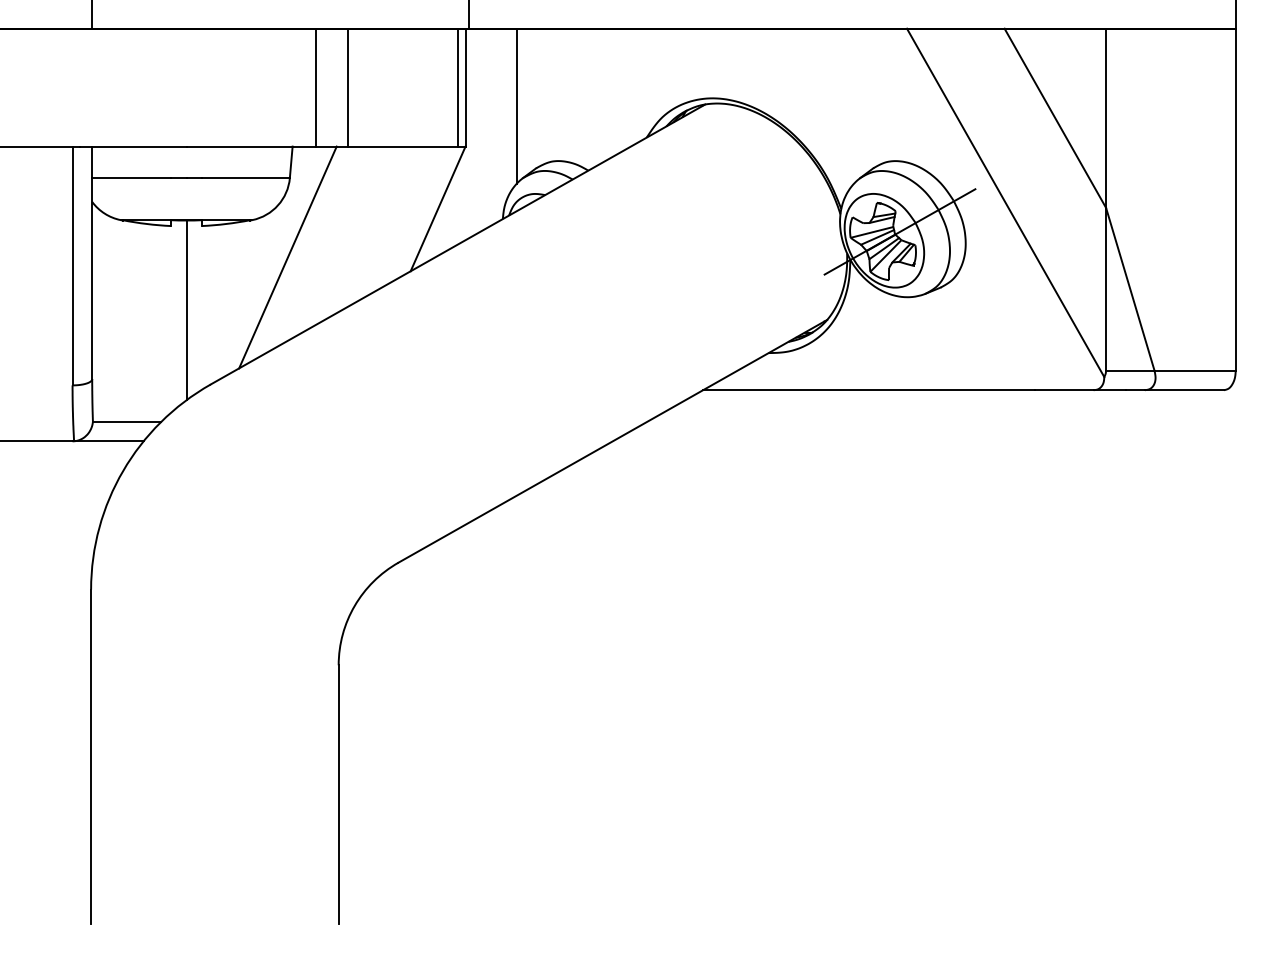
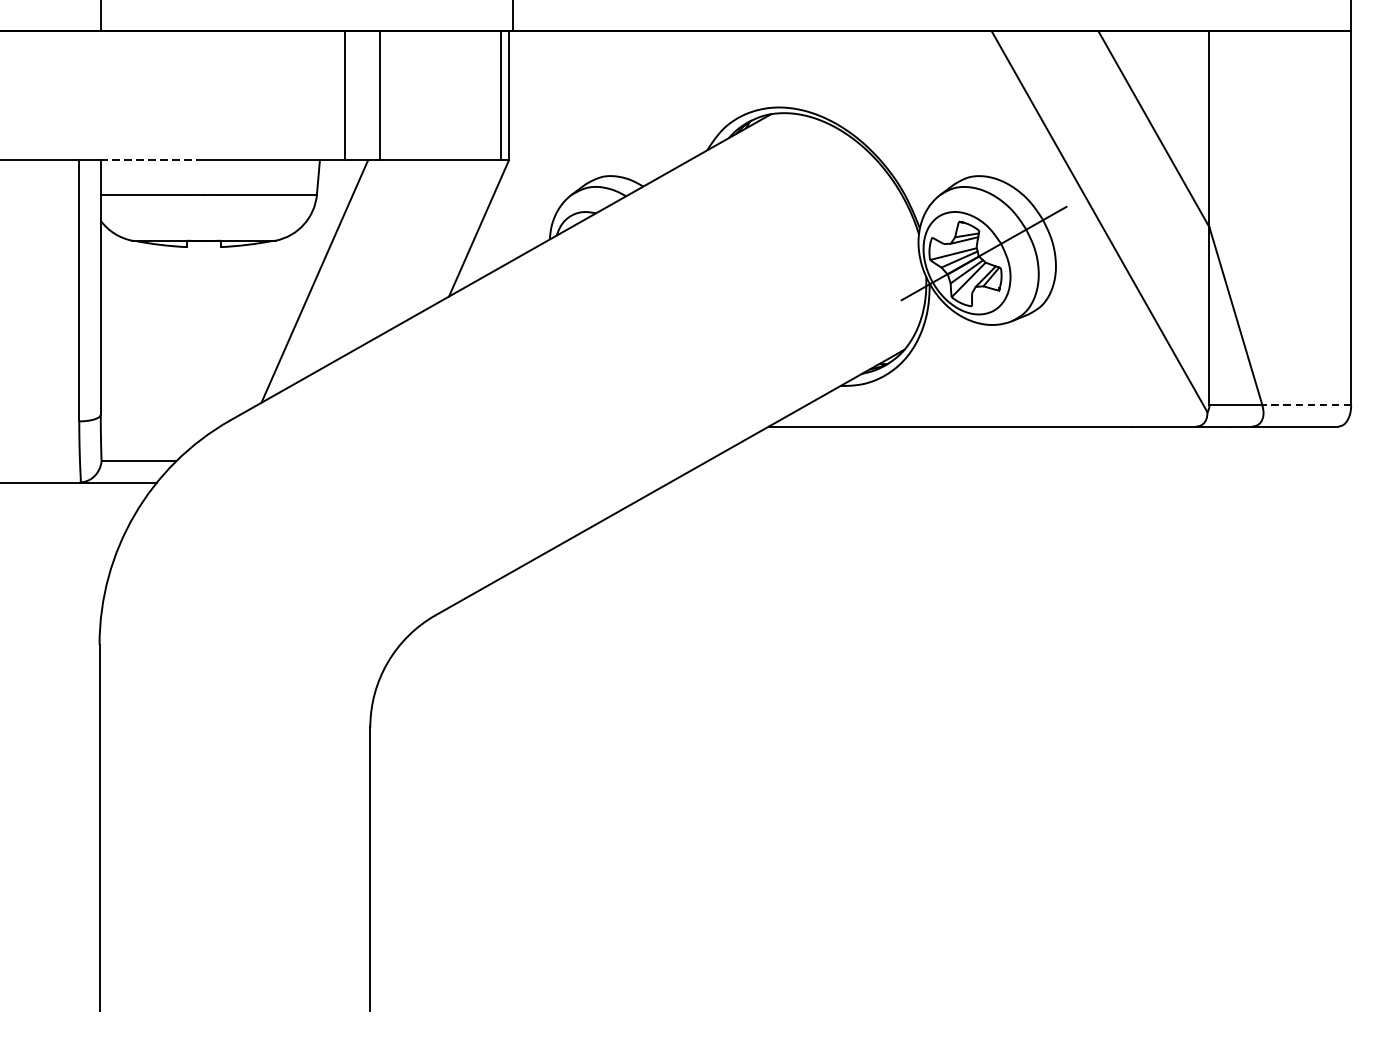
line: (516, 105) -> (564, 115), removed
line: (138, 146) -> (151, 160), solid -> dashed
line: (186, 310) -> (203, 339), removed
line: (1195, 370) -> (1307, 405), solid -> dashed

